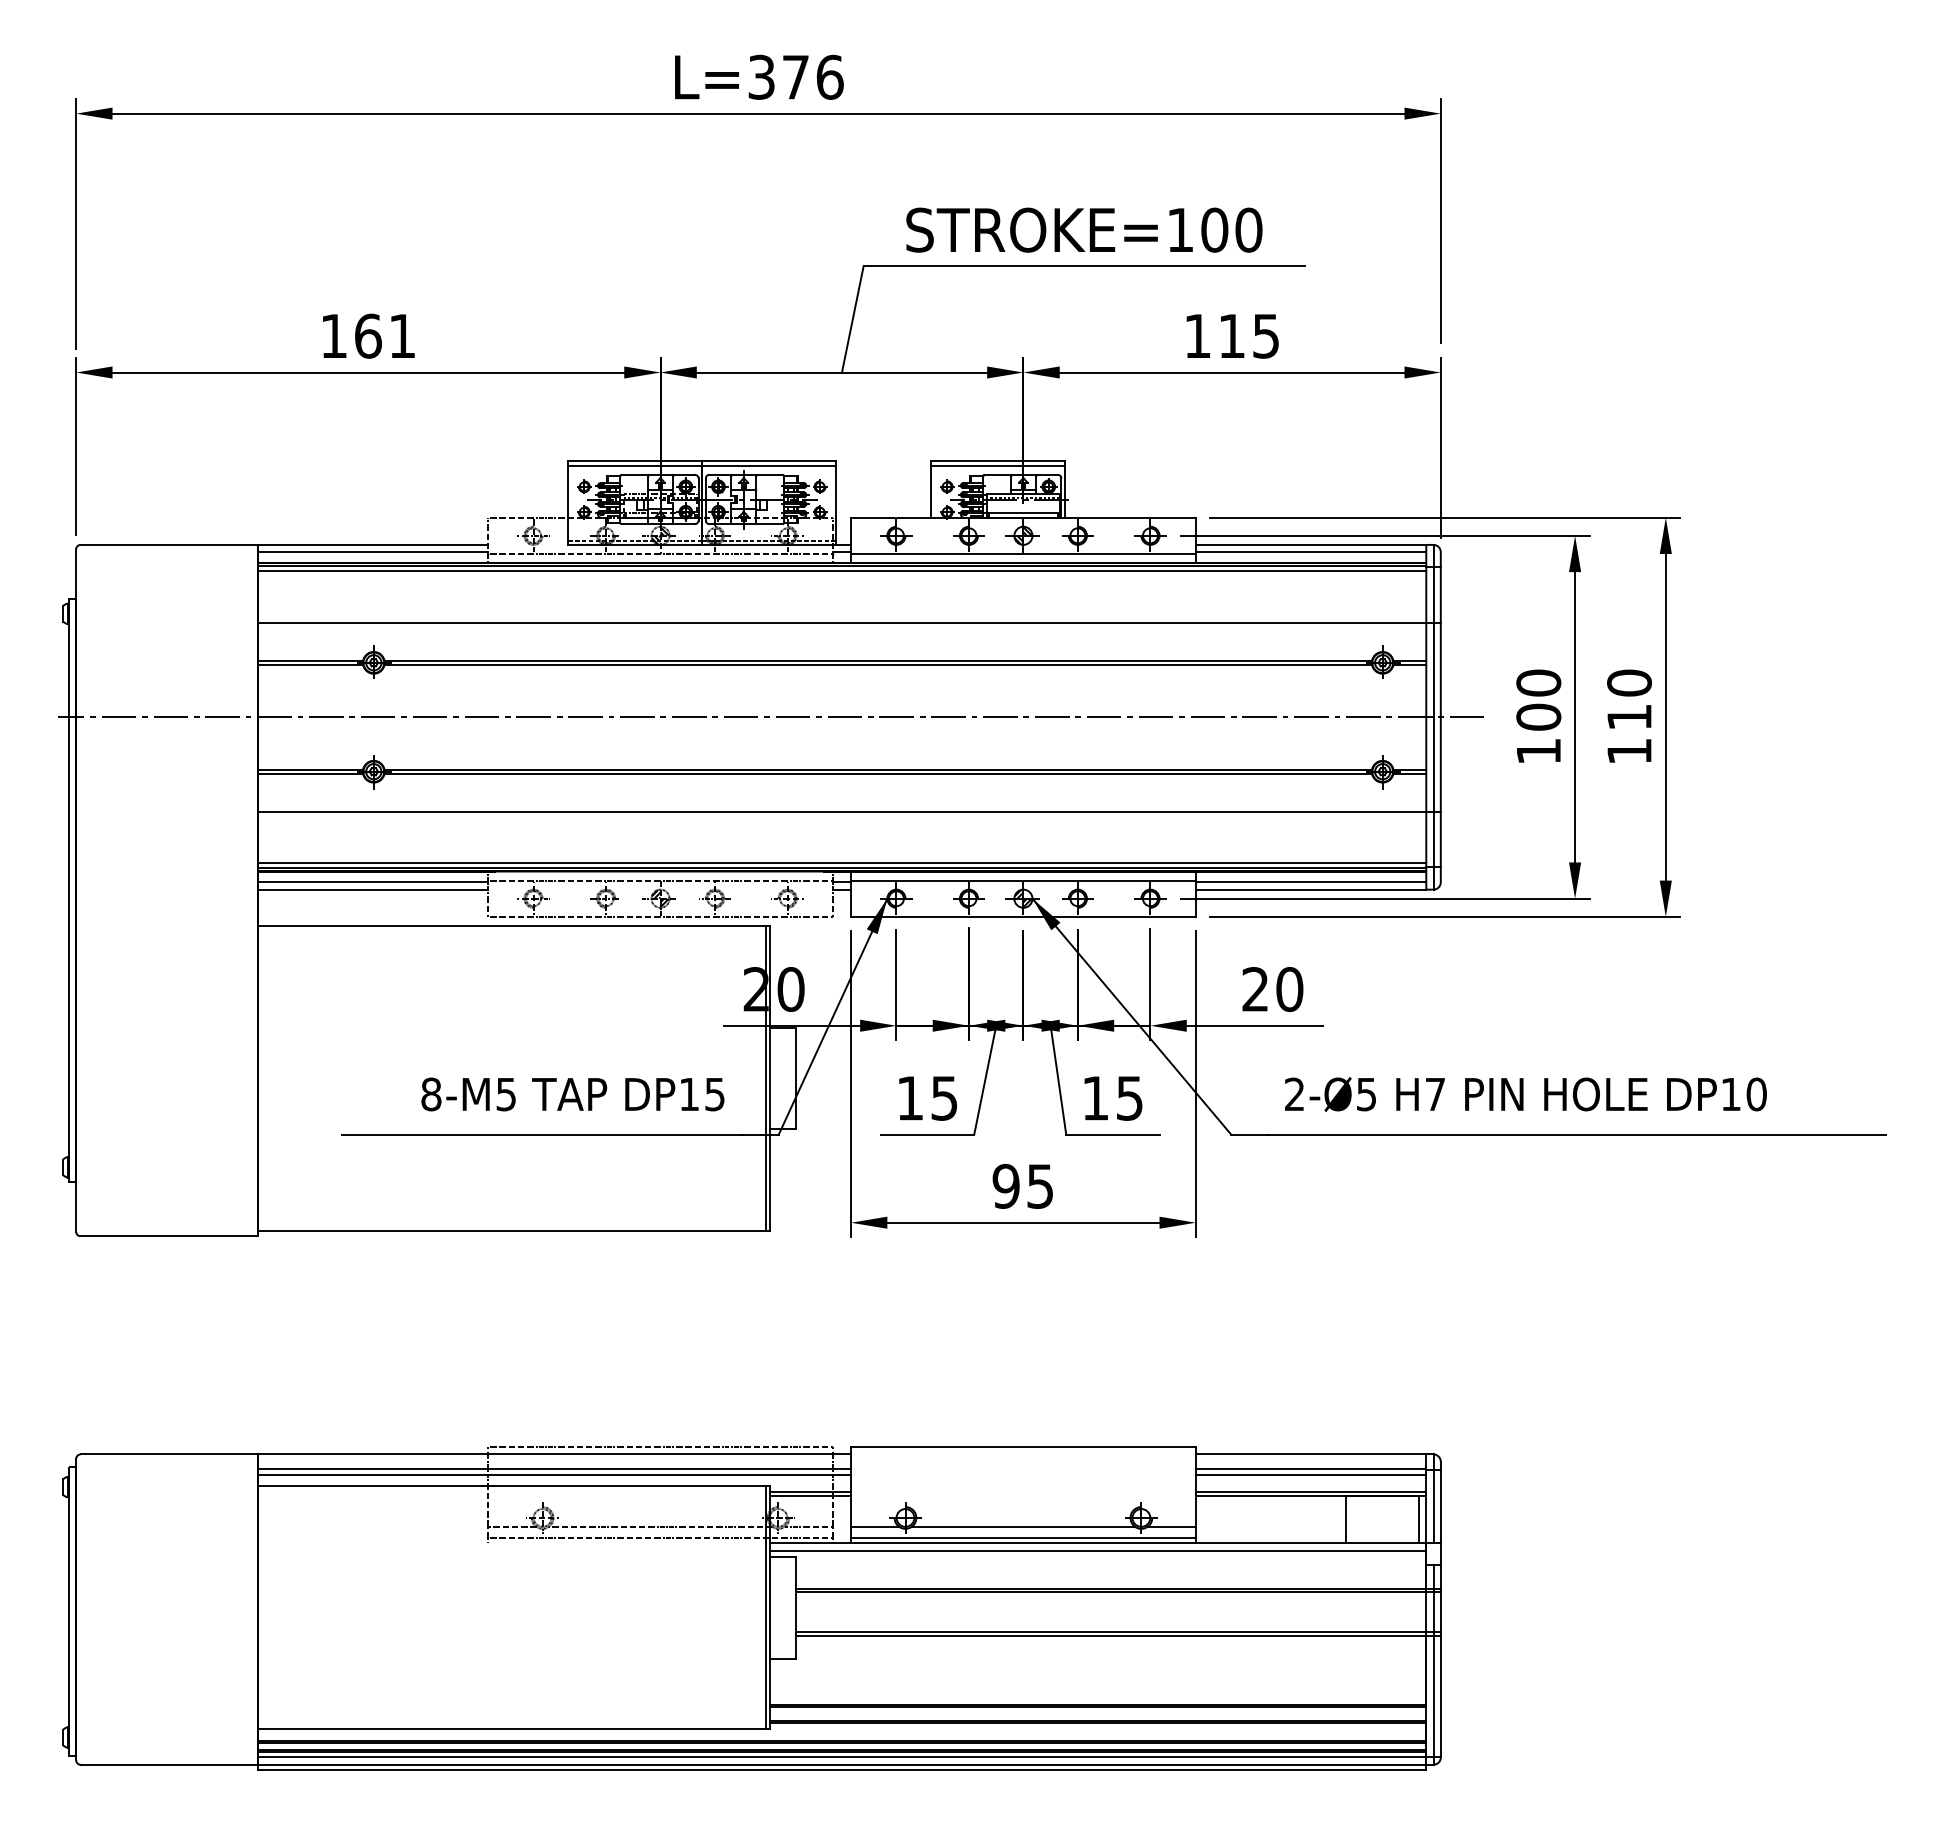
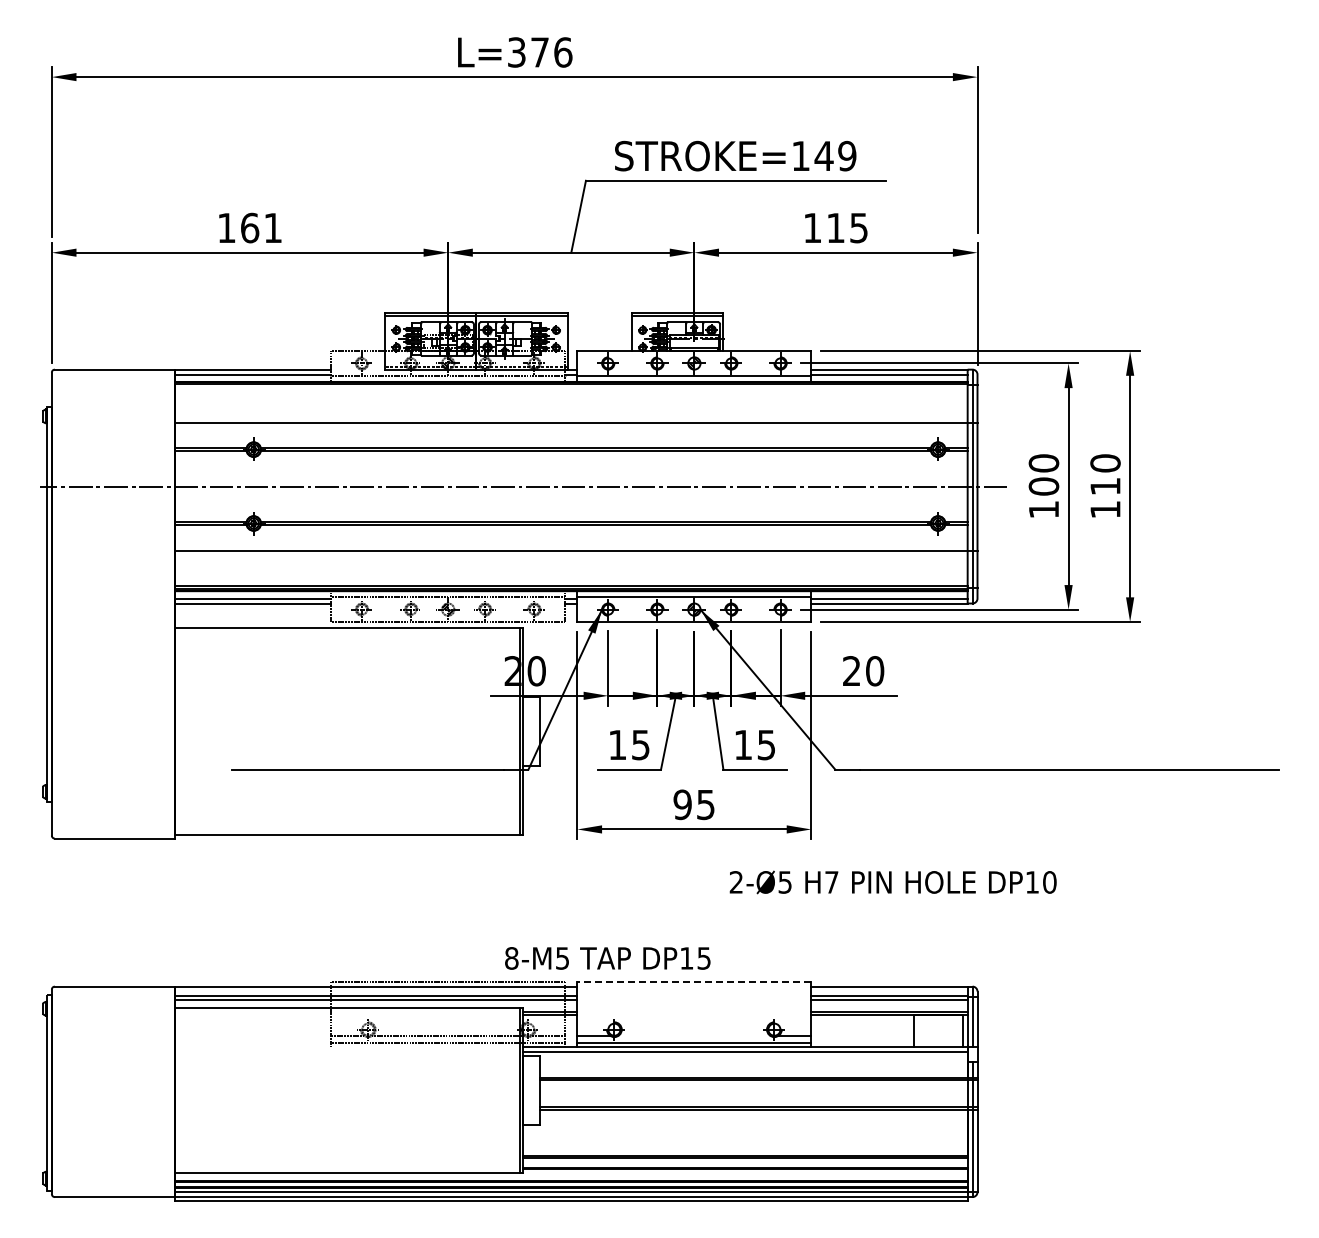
text: (1231, 229) -> (835, 155), STROKE=100 -> STROKE=149
line: (840, 571) -> (570, 387), removed
text: (572, 1094) -> (607, 958), moved
text: (1524, 1094) -> (892, 882), moved
line: (1023, 1446) -> (694, 981), solid -> dashed
line: (1023, 1526) -> (694, 1035), removed

